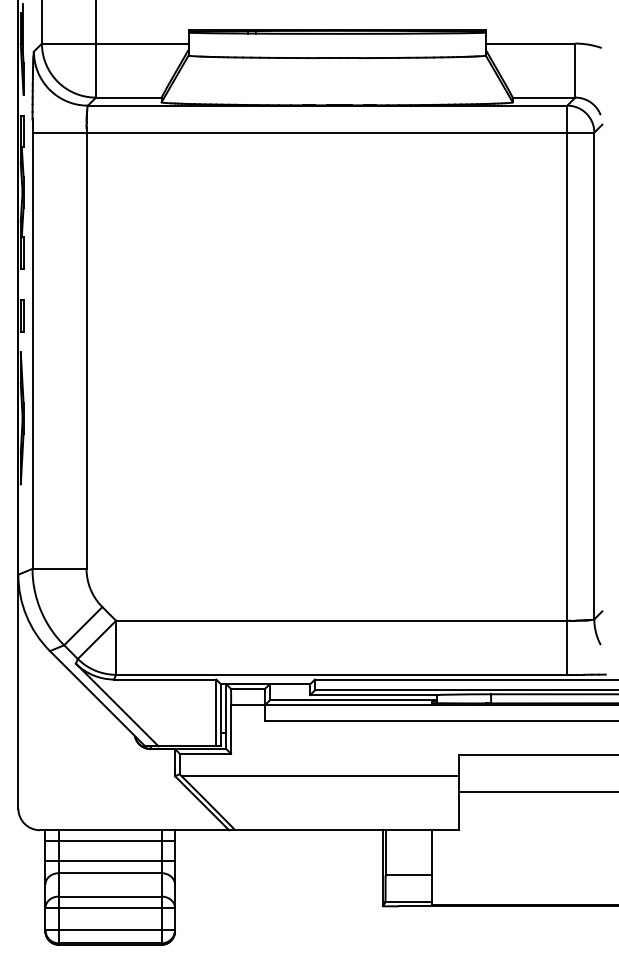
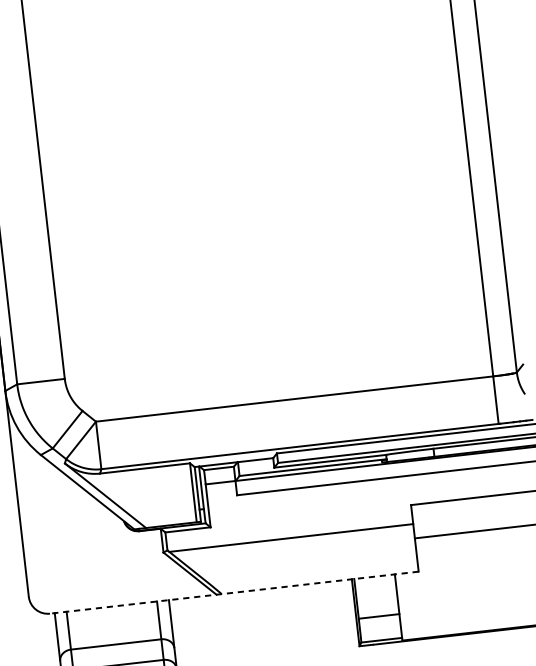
line: (248, 830) -> (233, 593), solid -> dashed
line: (110, 841) -> (113, 616), removed
line: (110, 861) -> (115, 634), removed

